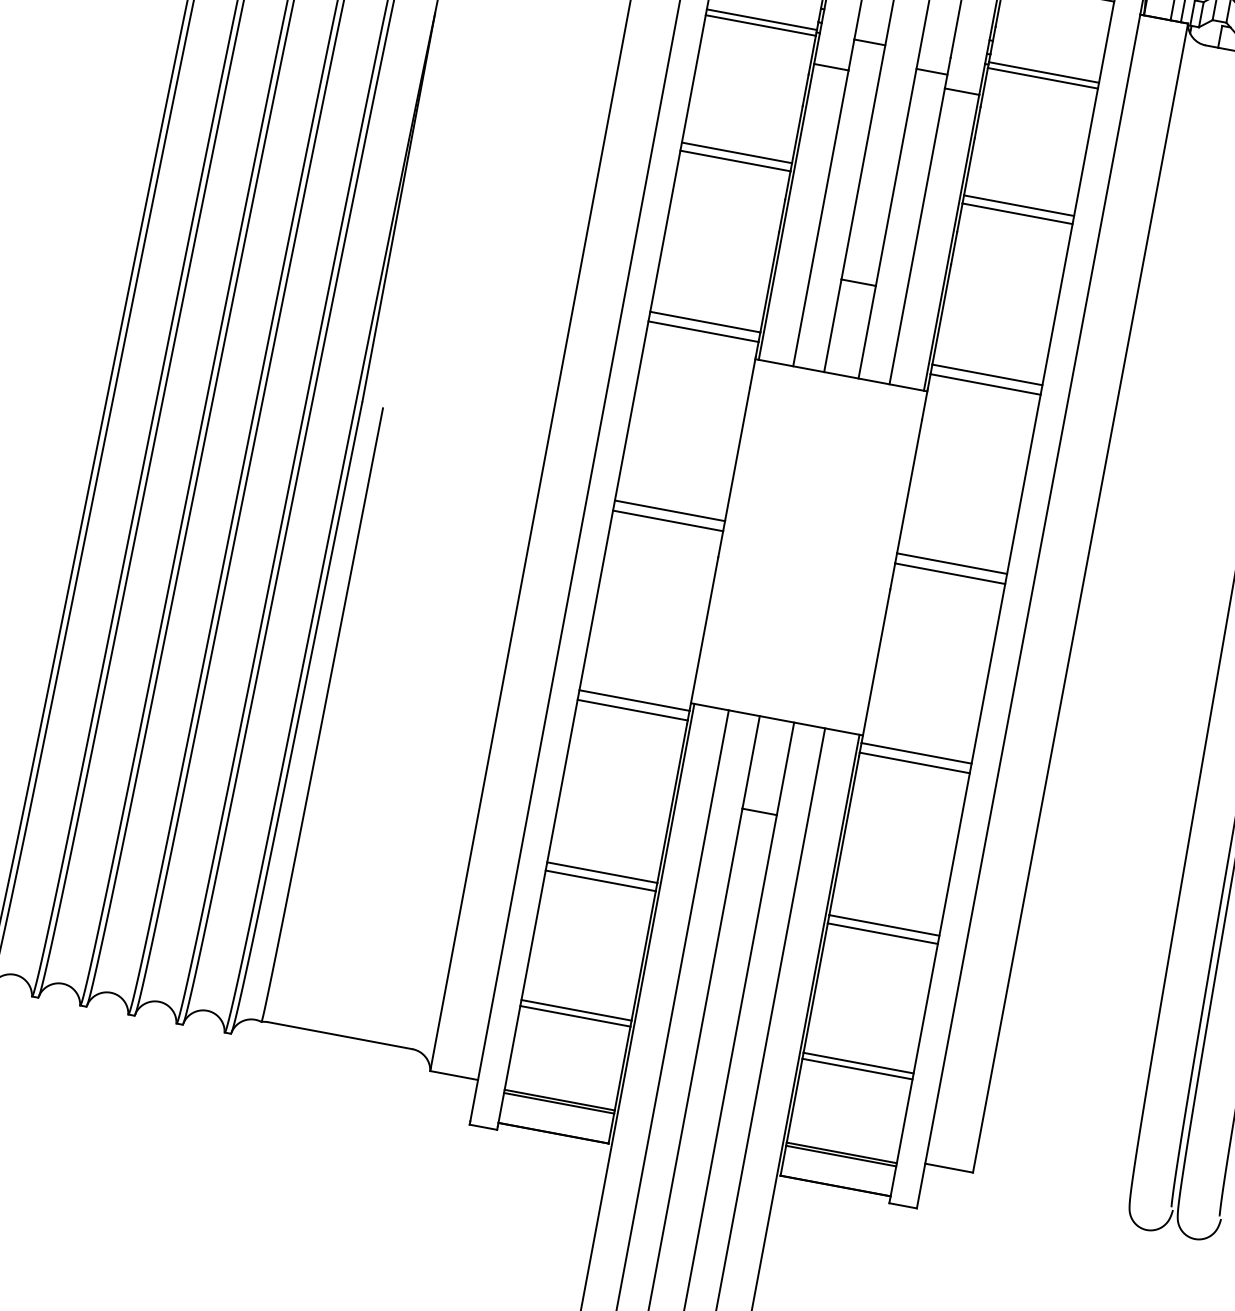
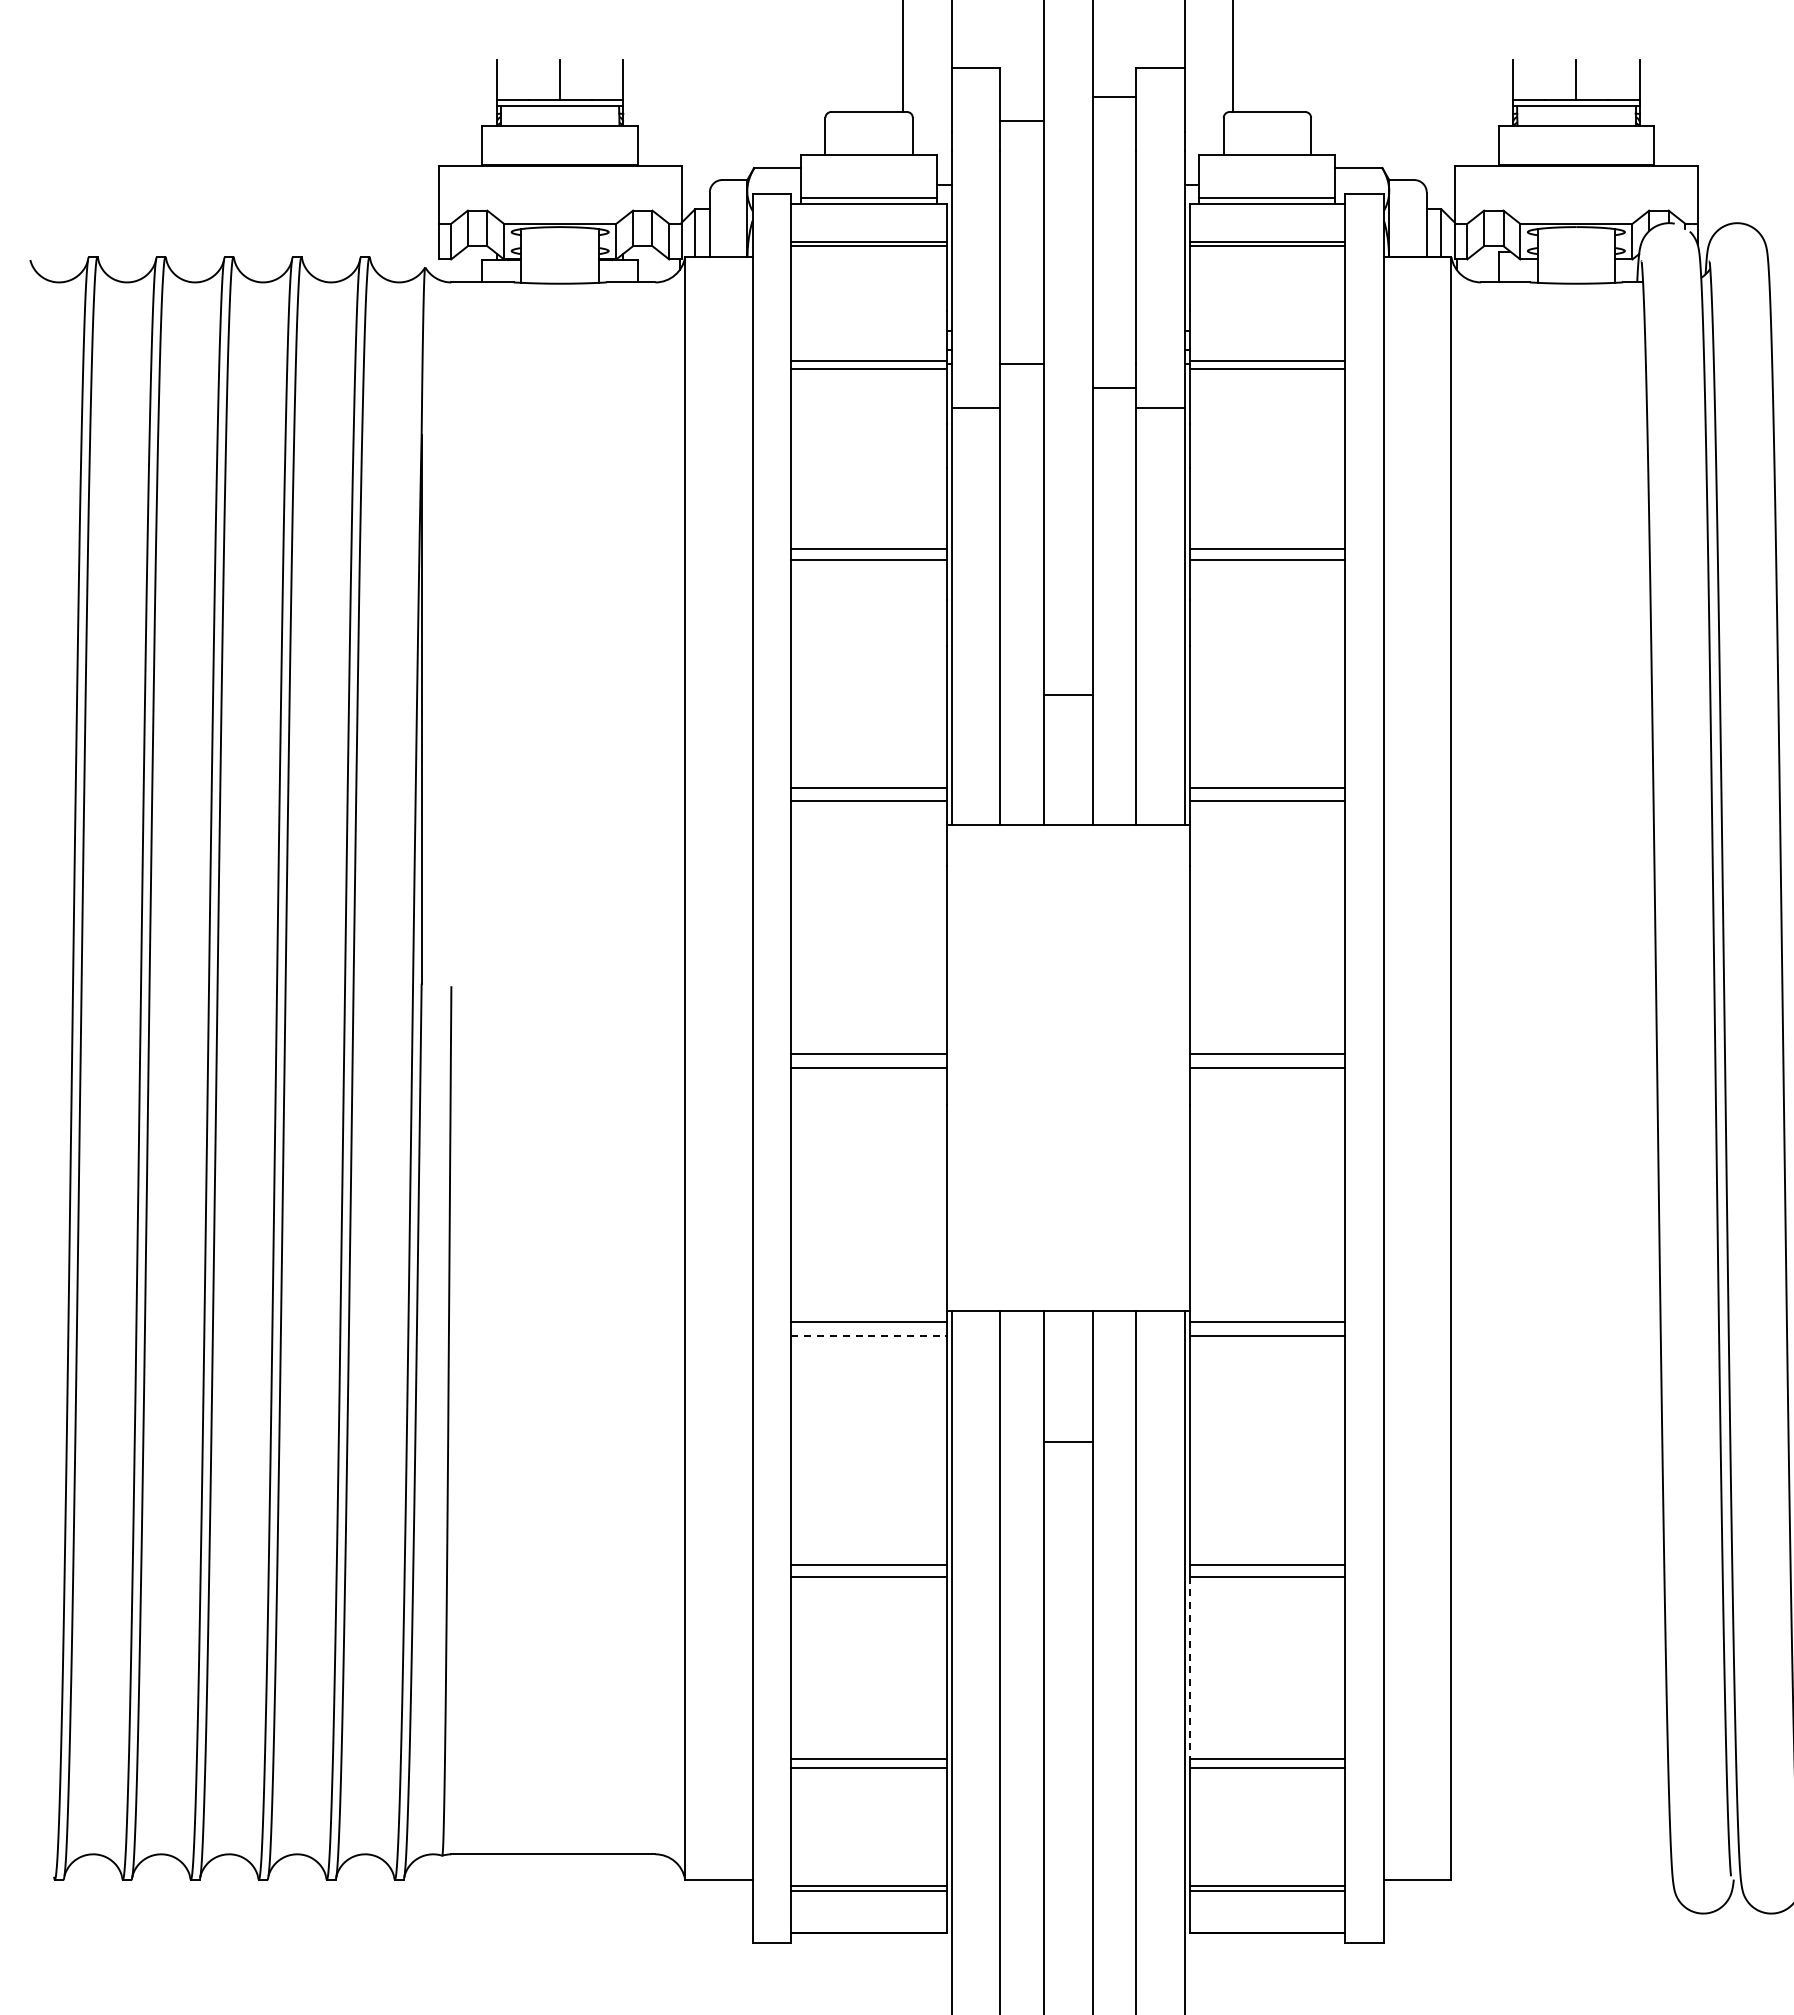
line: (632, 710) -> (869, 1335), solid -> dashed
line: (815, 988) -> (1189, 1668), solid -> dashed

